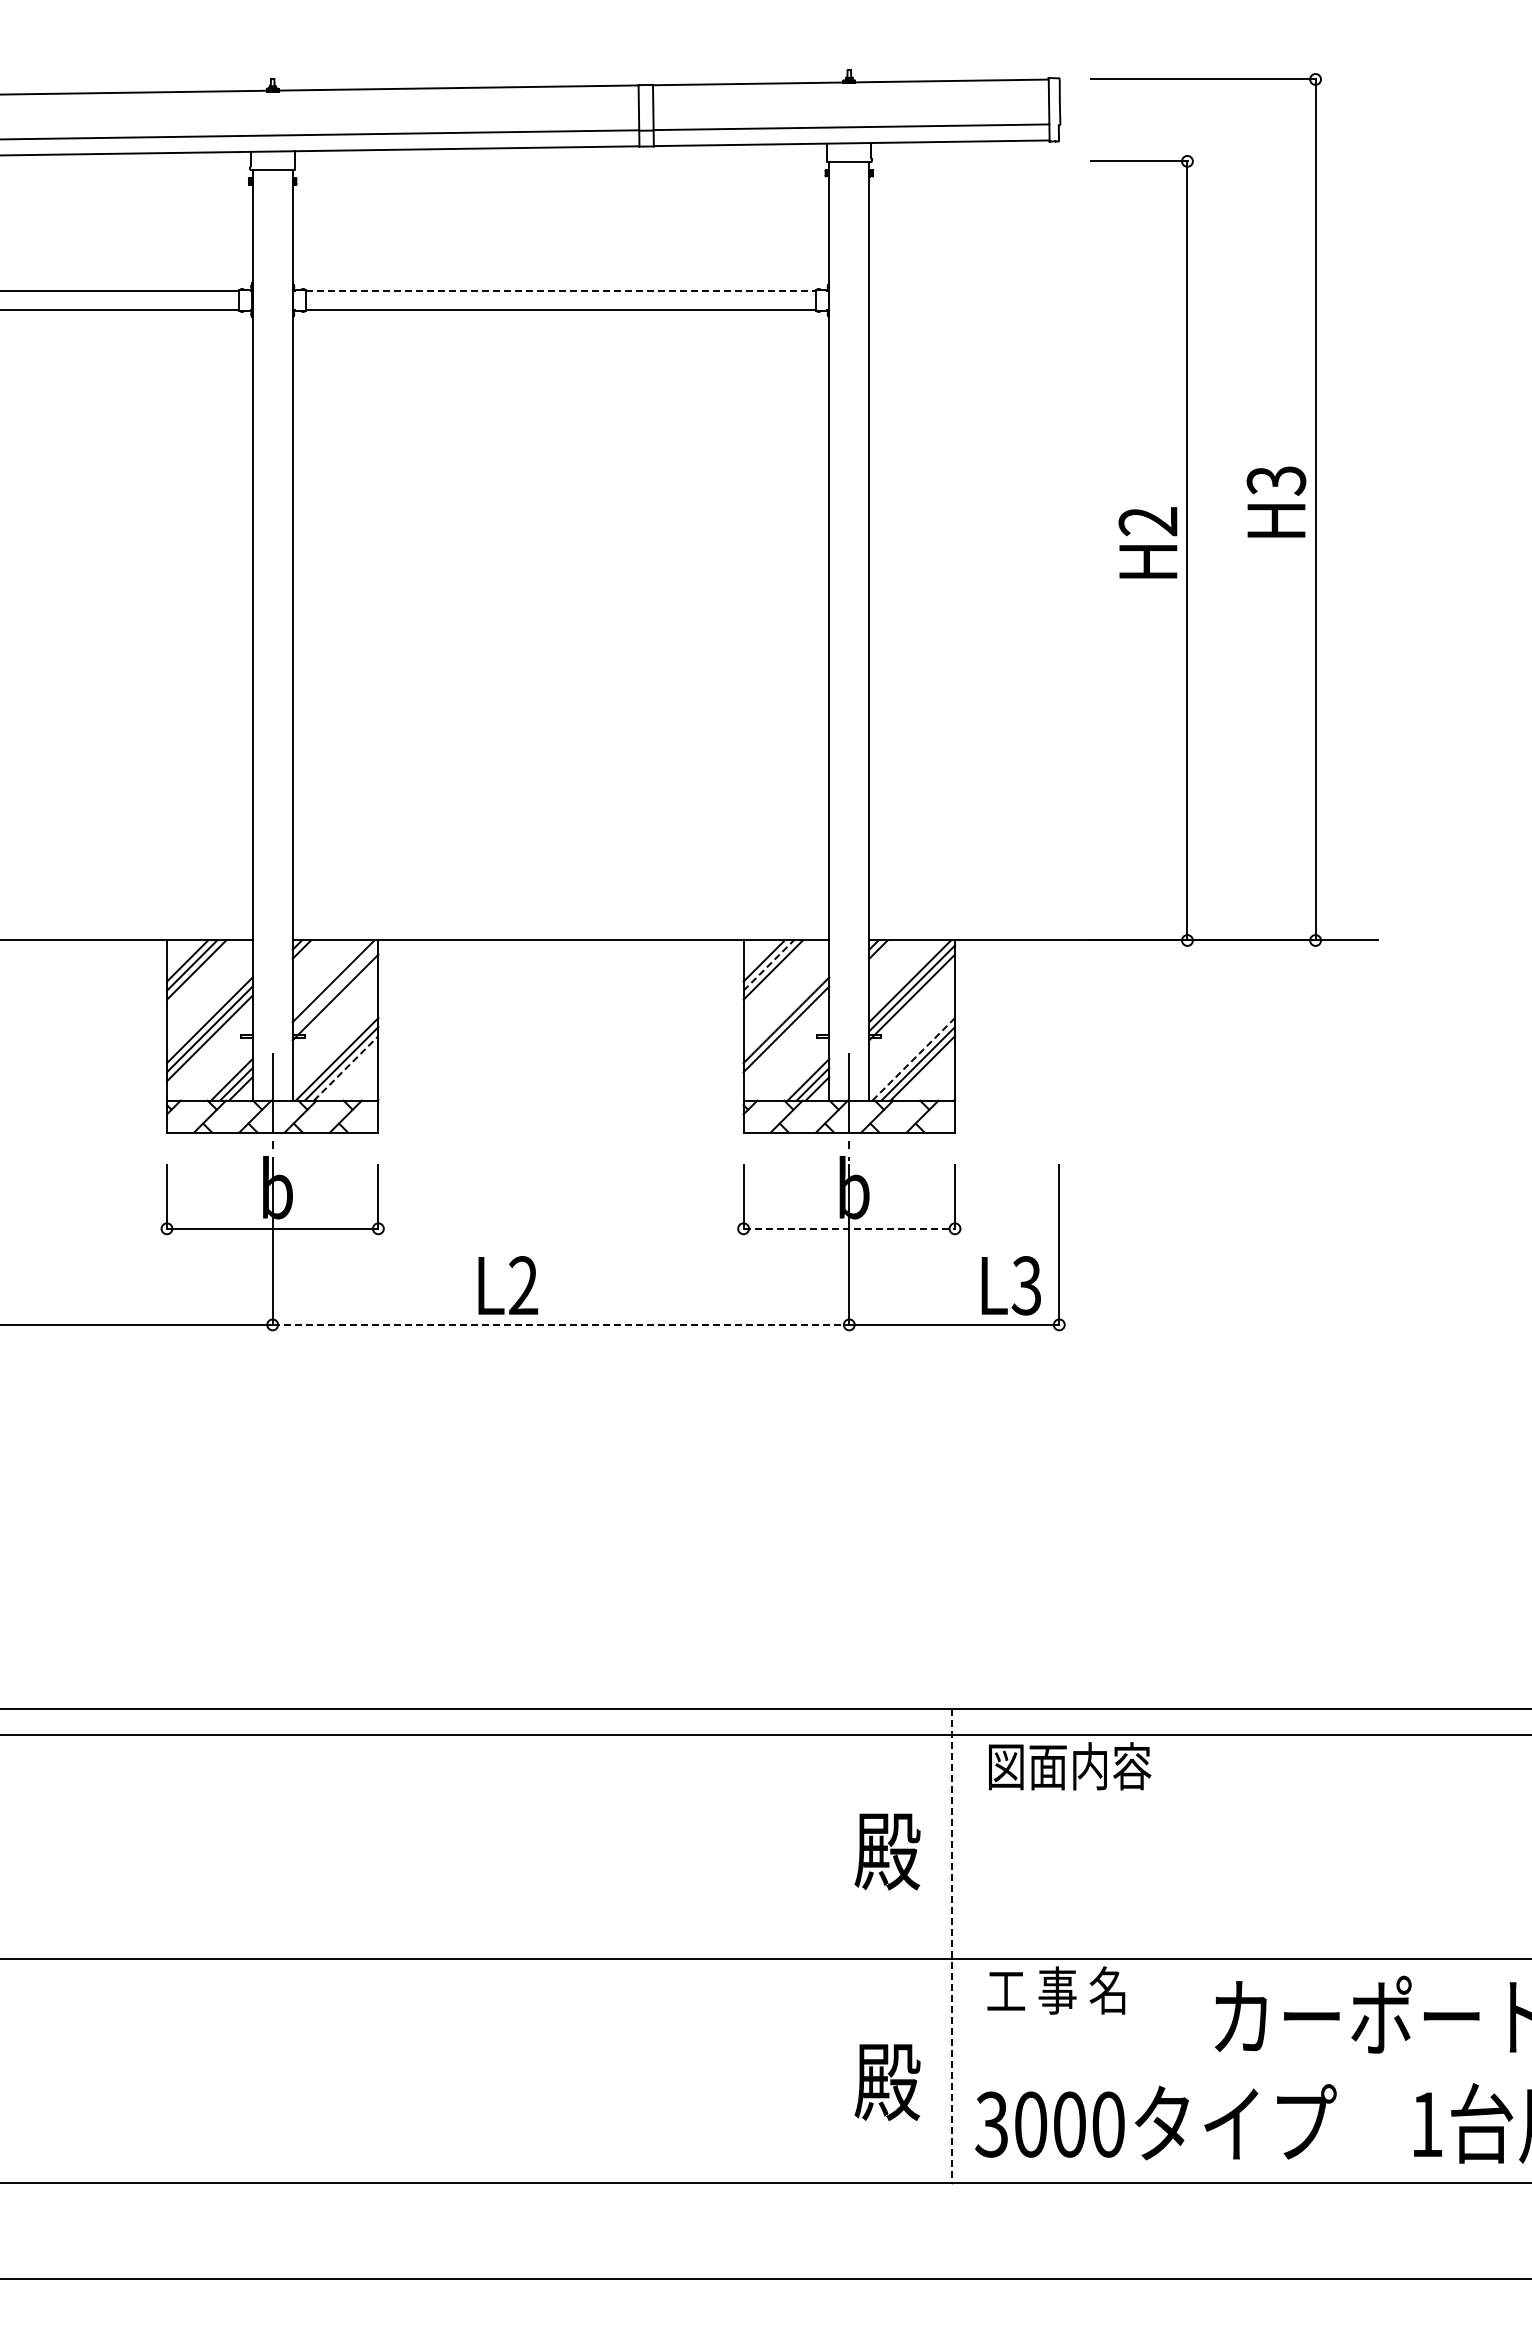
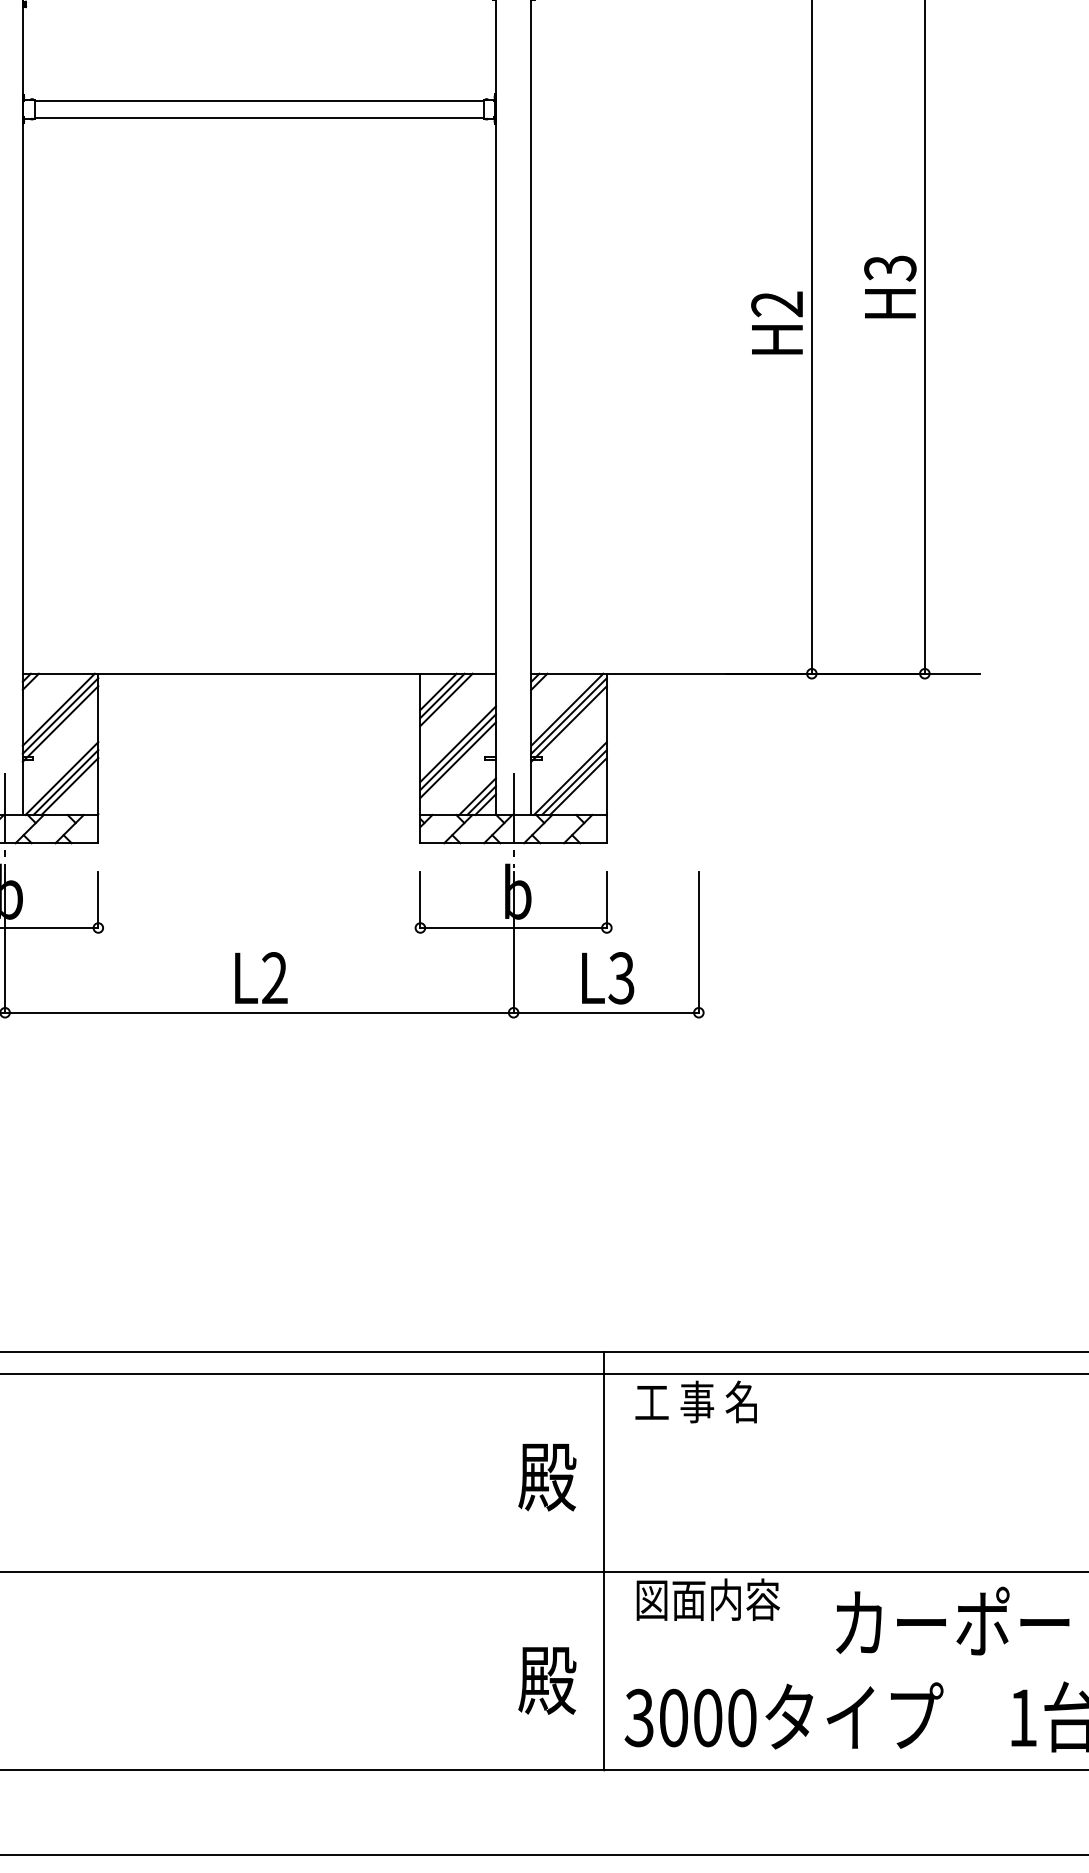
line: (561, 290) -> (259, 100), dashed -> solid
line: (768, 965) -> (442, 695), dashed -> solid
line: (335, 988) -> (60, 716), added
line: (786, 1038) -> (458, 760), added
line: (914, 1059) -> (571, 778), dashed -> solid
line: (346, 1068) -> (70, 786), dashed -> solid
line: (849, 1228) -> (513, 927), dashed -> solid
text: (508, 1285) -> (261, 978), moved
text: (1010, 1285) -> (607, 978), moved
line: (561, 1324) -> (259, 1012), dashed -> solid
text: (1069, 1766) -> (707, 1402), 図面内容 -> 工 事 名
line: (951, 1946) -> (603, 1560), dashed -> solid
text: (1069, 1990) -> (707, 1599), 工 事 名 -> 図面内容

